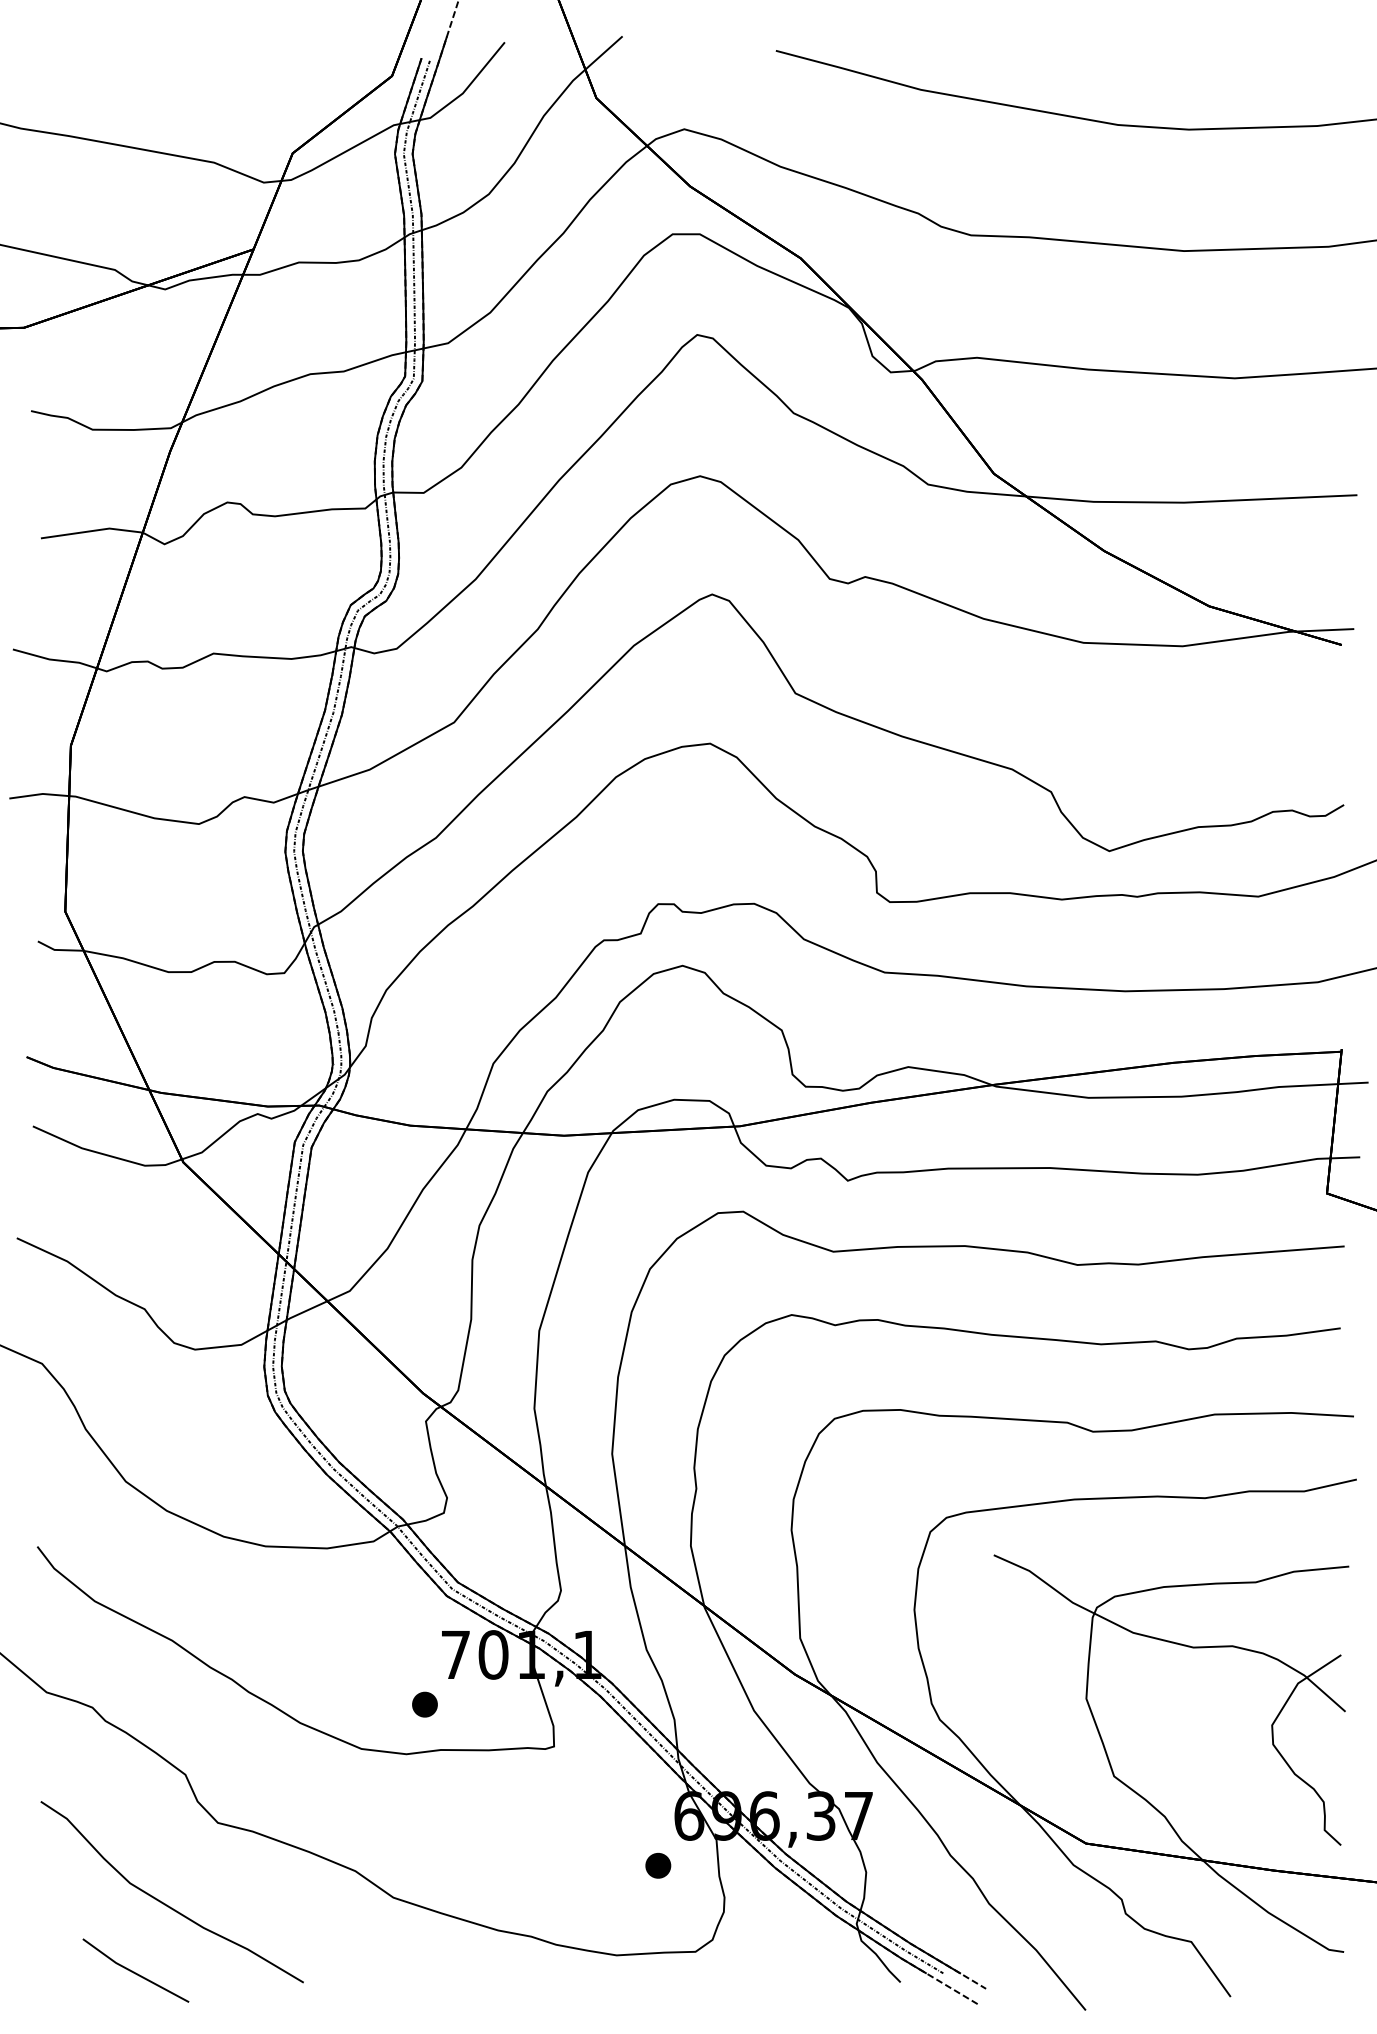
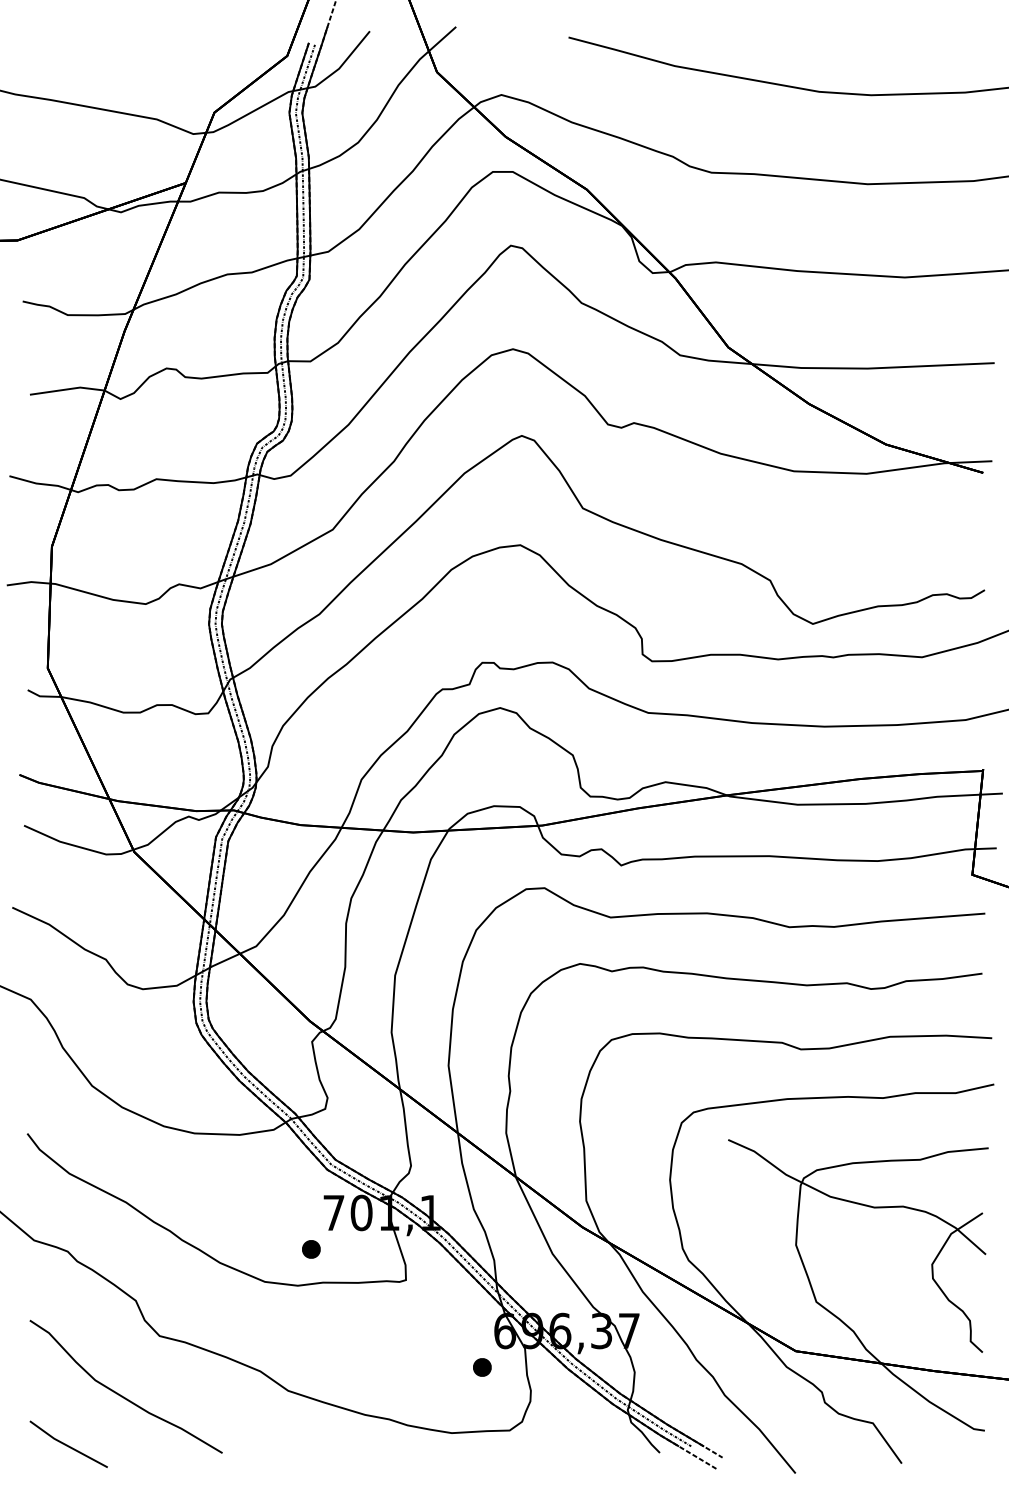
line: (134, 1971) -> (67, 1444), moved

